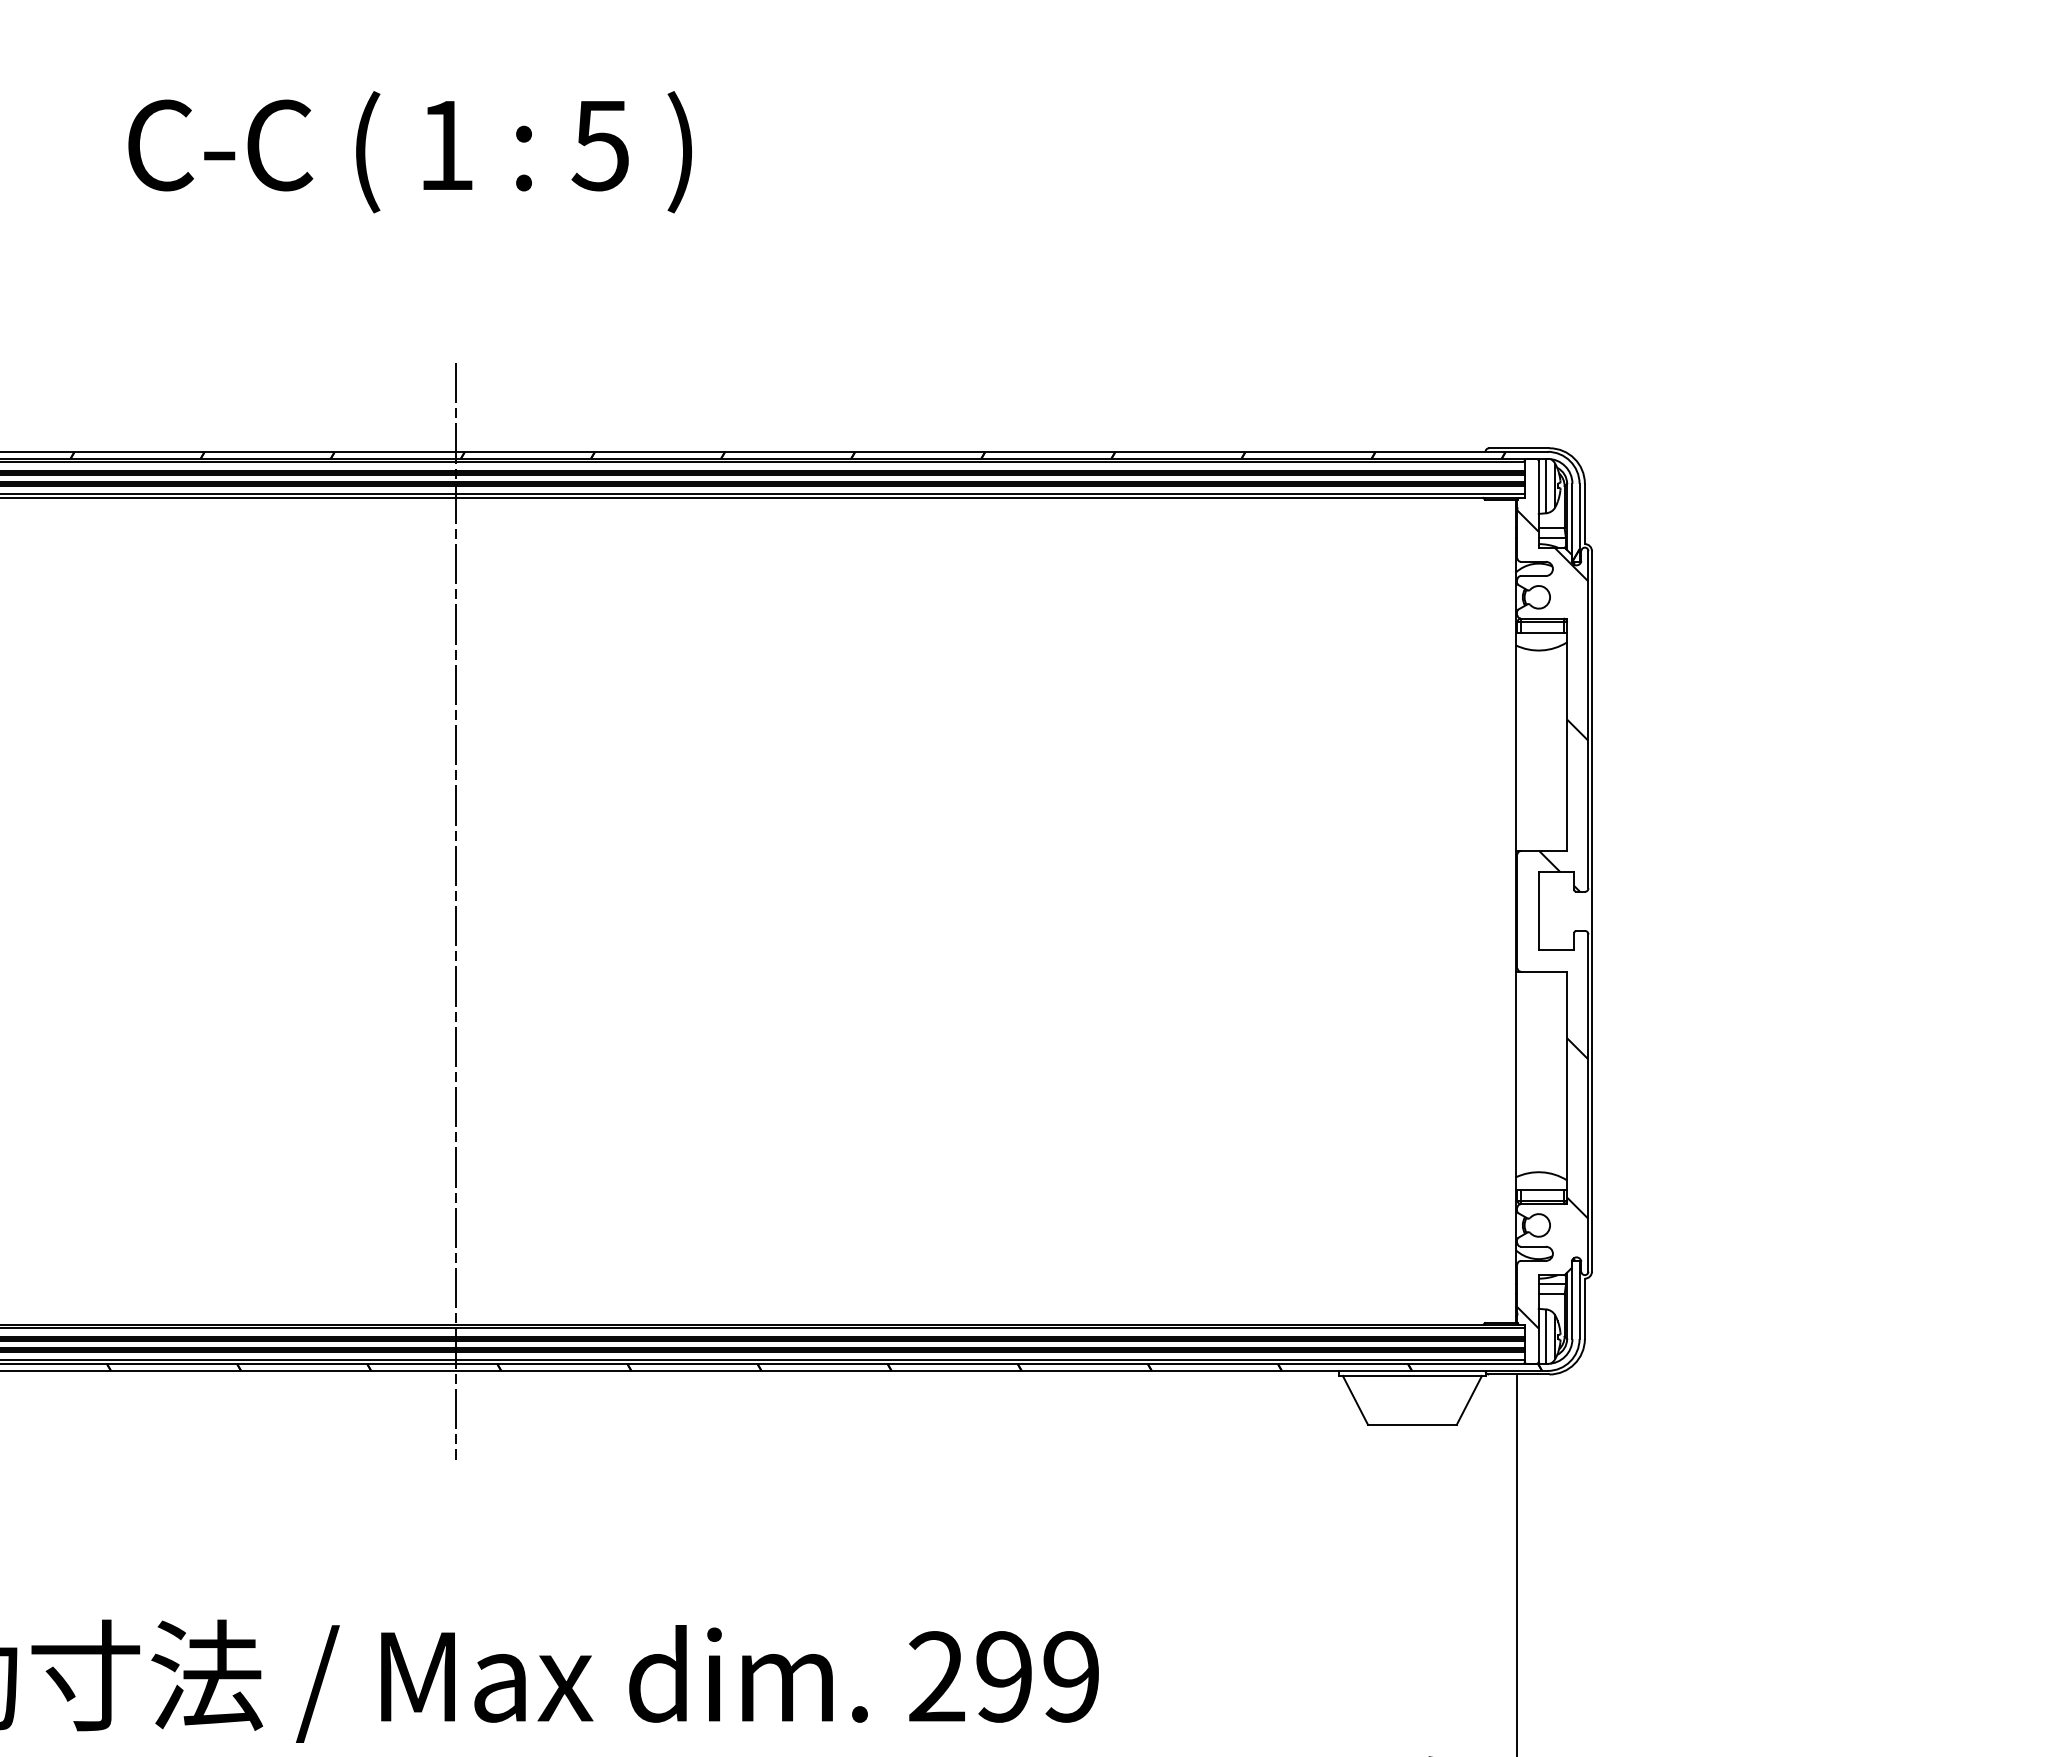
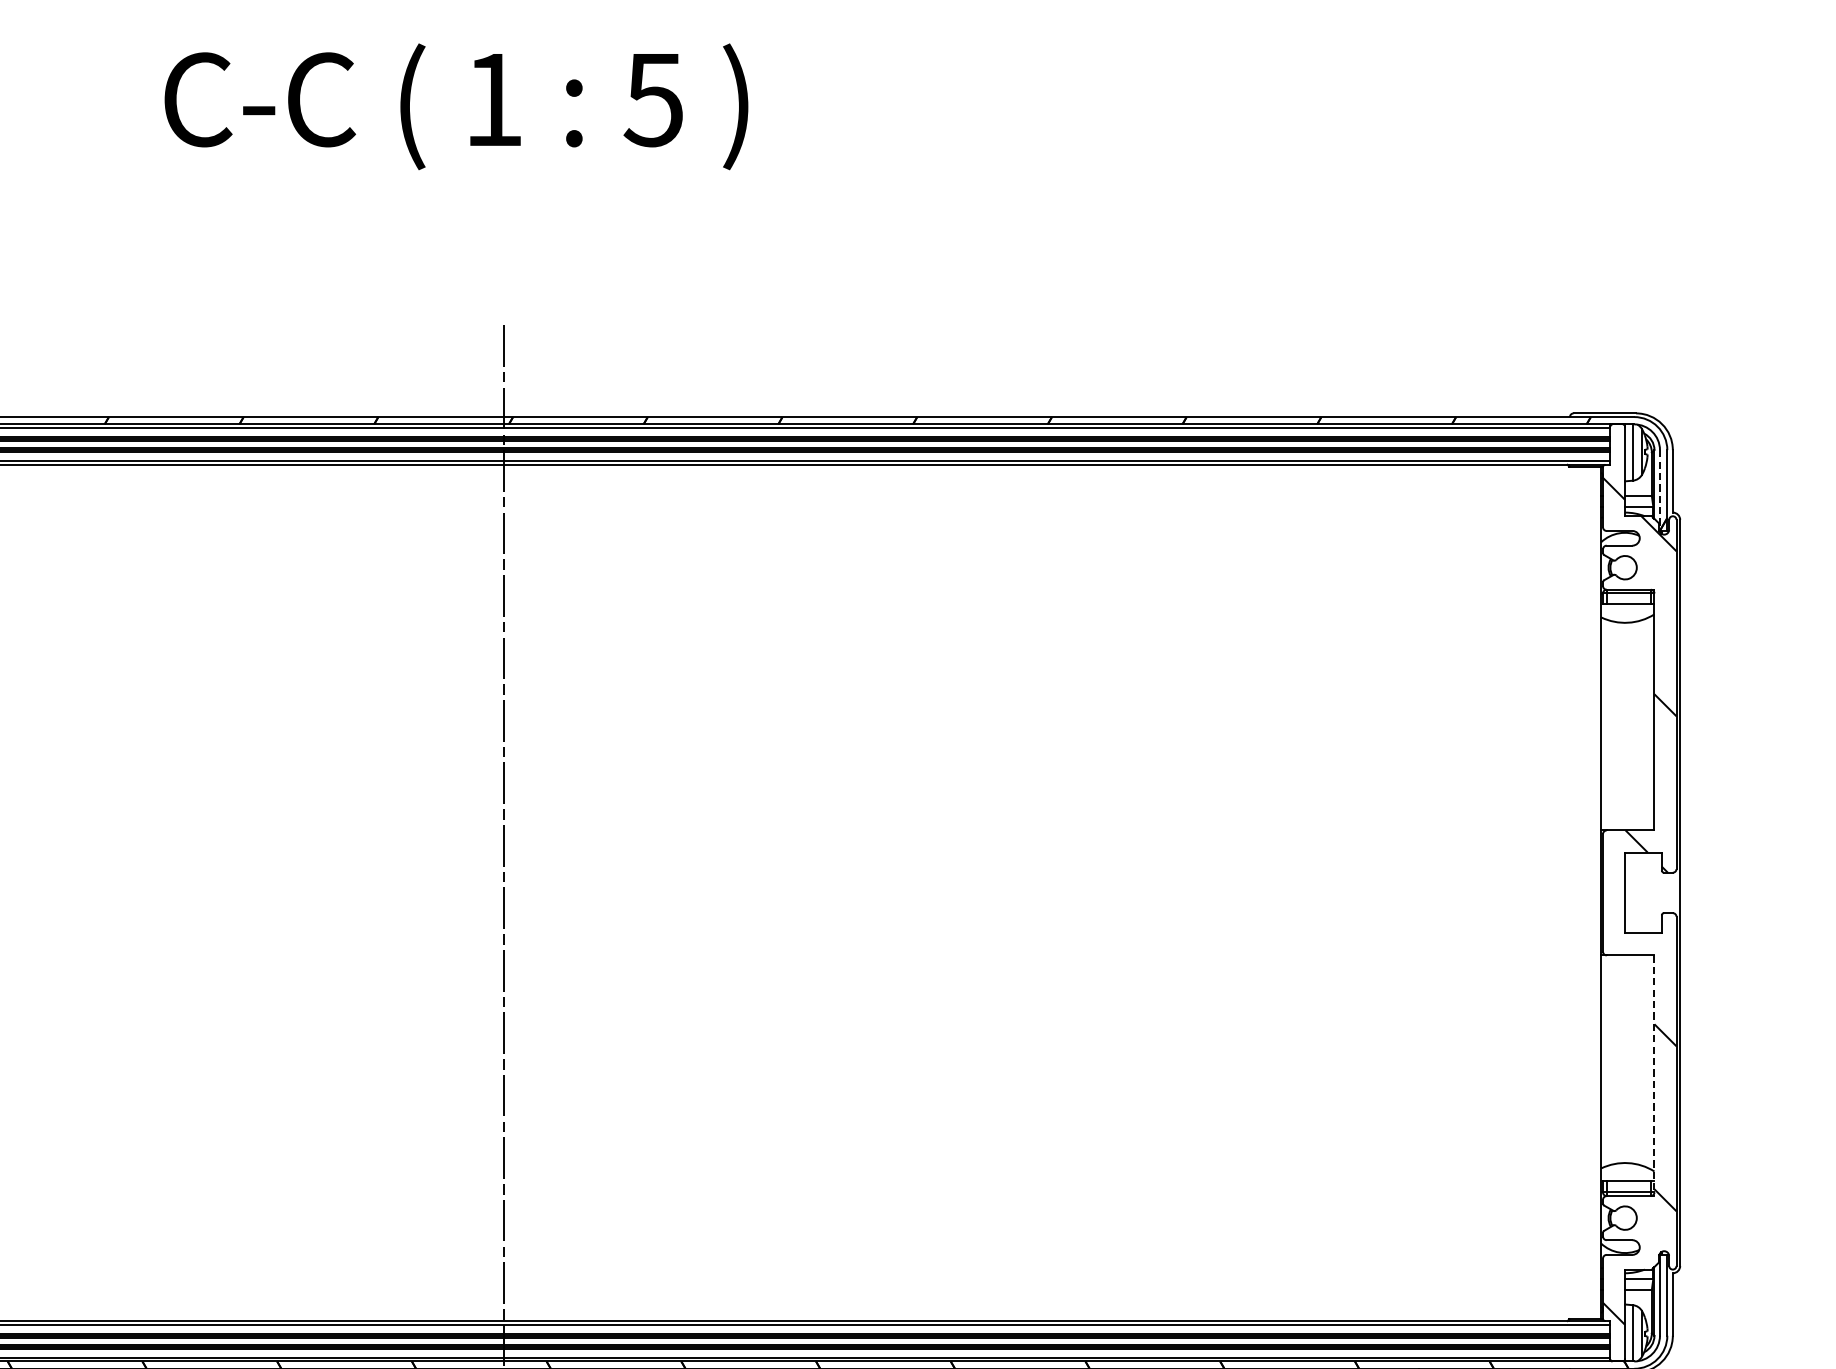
line: (1572, 523) -> (1660, 491), solid -> dashed
line: (1567, 1088) -> (1654, 1076), solid -> dashed

